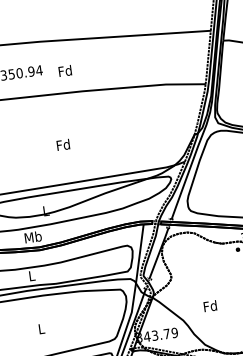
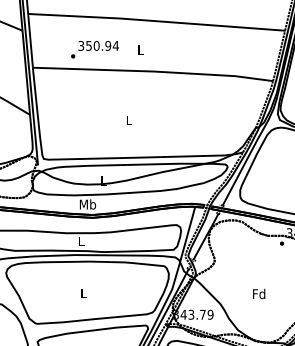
text: (65, 70) -> (140, 49), Fd -> L
text: (62, 145) -> (128, 120), Fd -> L
text: (210, 305) -> (259, 293), moved

